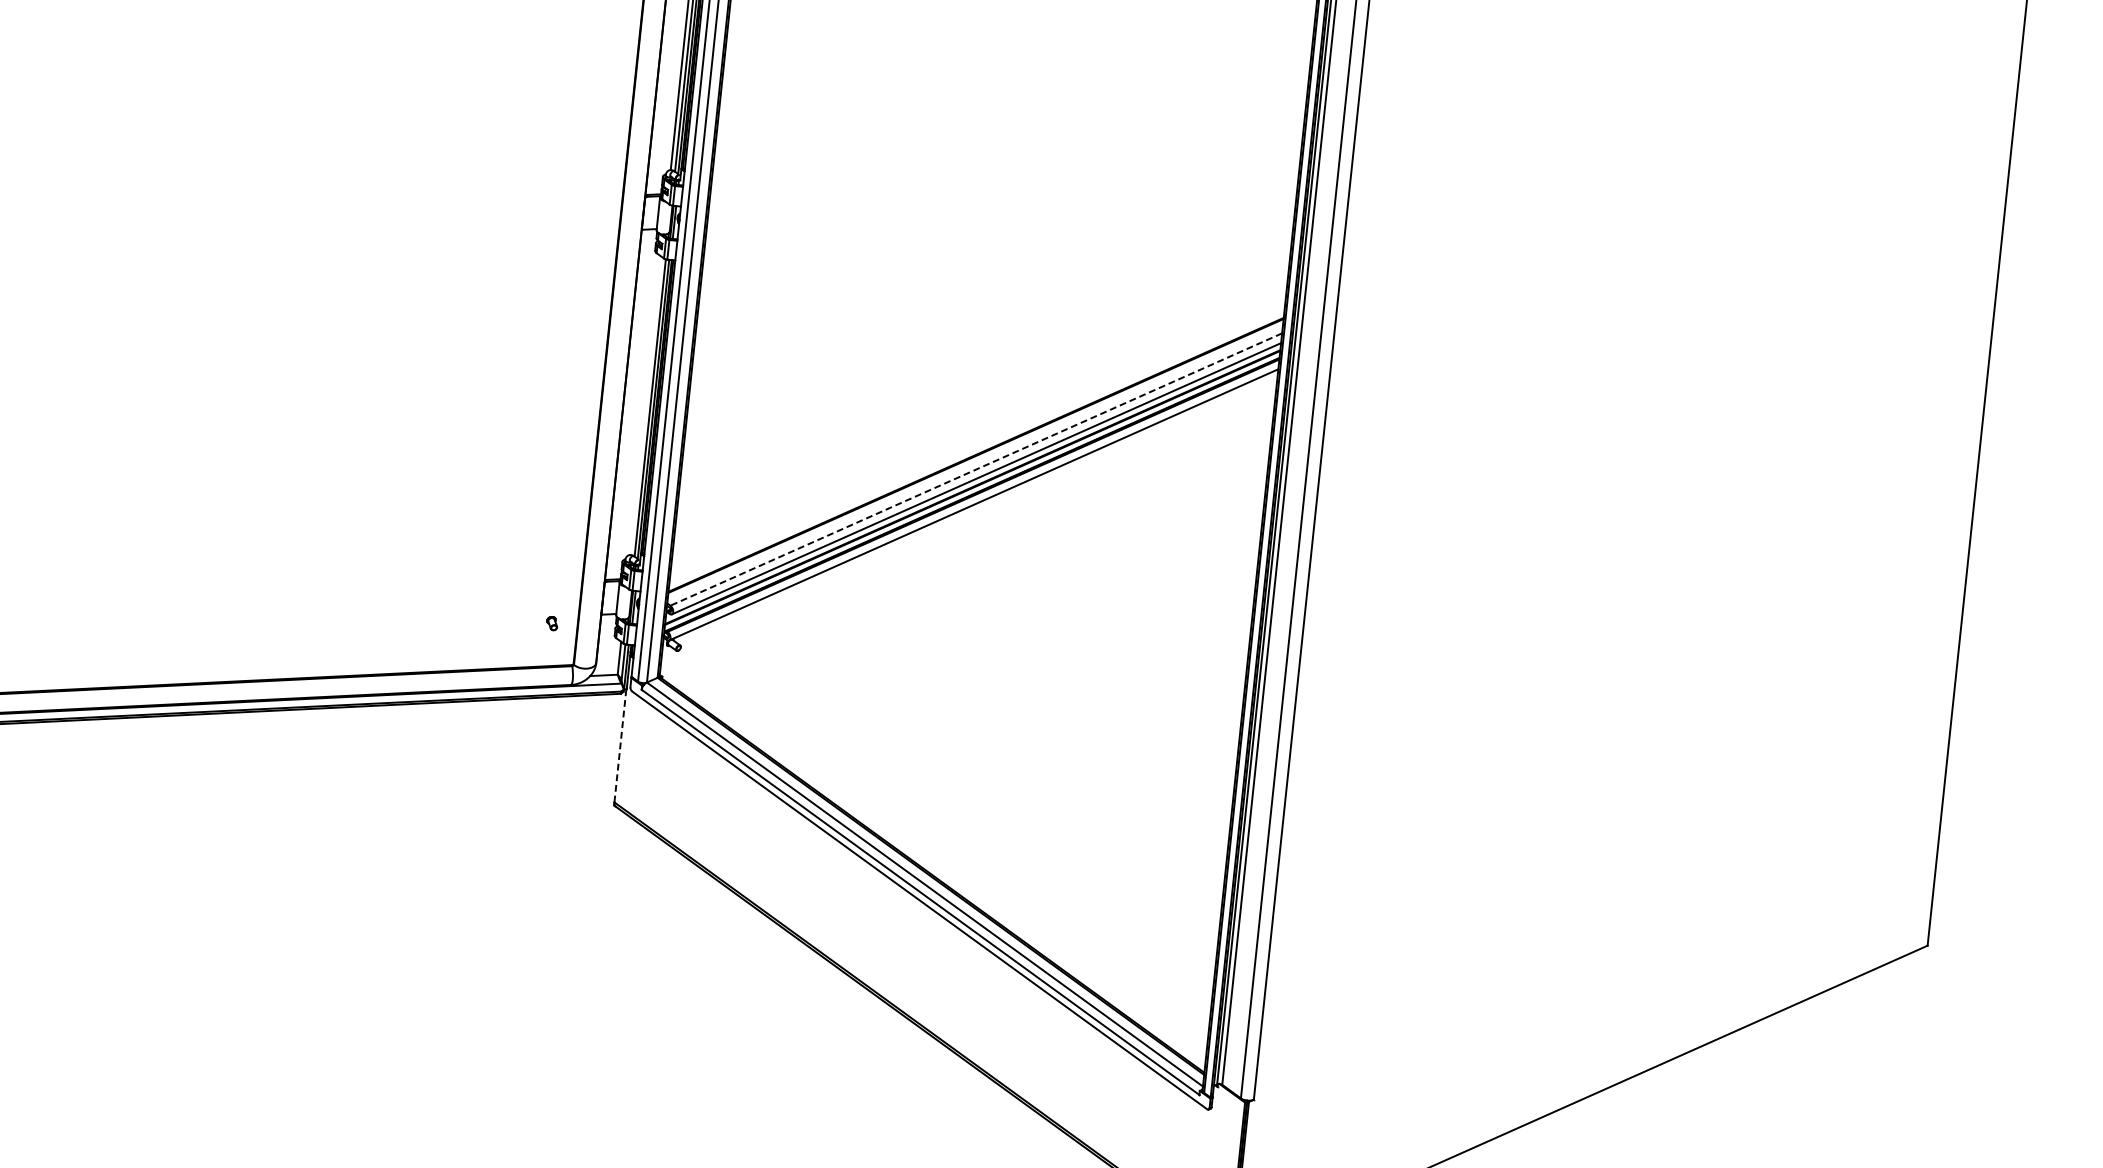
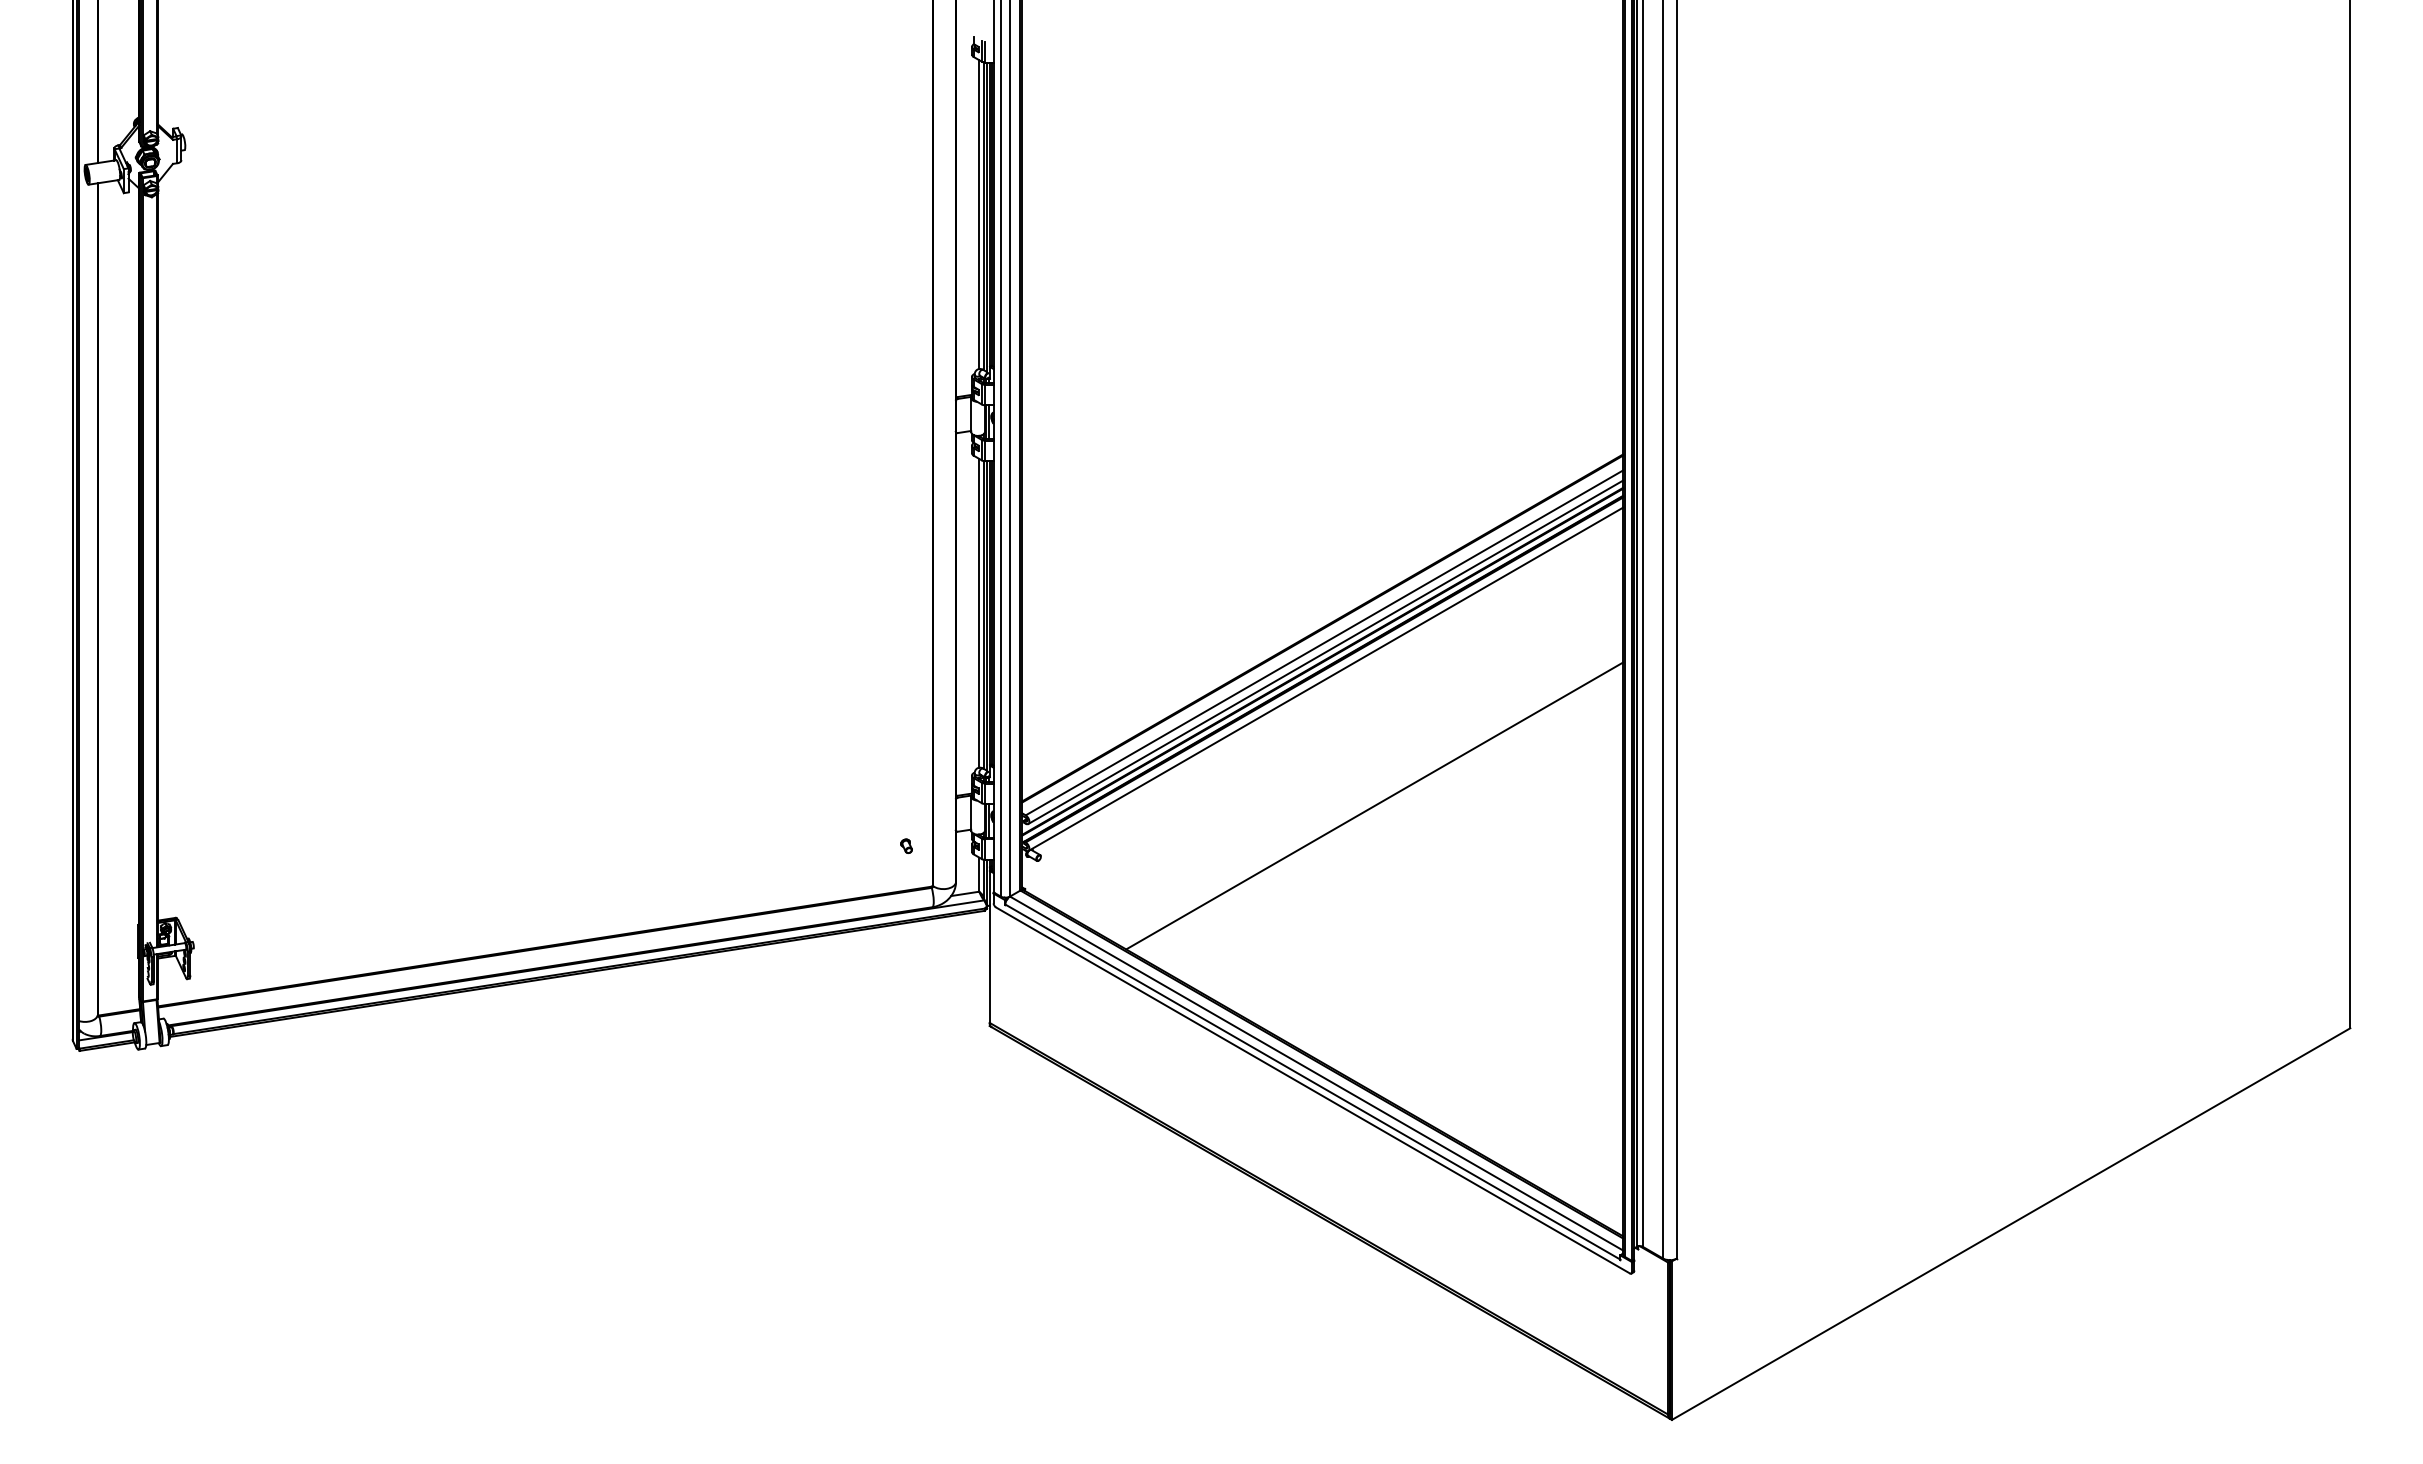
line: (646, 405) -> (979, 612), added
line: (976, 469) -> (1324, 642), dashed -> solid
line: (1008, 631) -> (1374, 805), added
line: (620, 746) -> (989, 964), dashed -> solid

